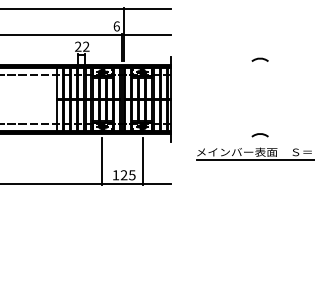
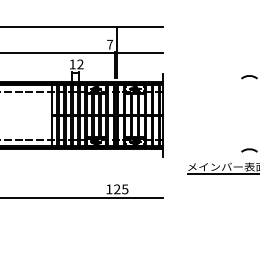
text: (116, 26) -> (109, 44), 6 -> 7
text: (78, 46) -> (72, 64), 22 -> 12
line: (102, 160) -> (96, 175), removed
line: (143, 160) -> (136, 175), removed

